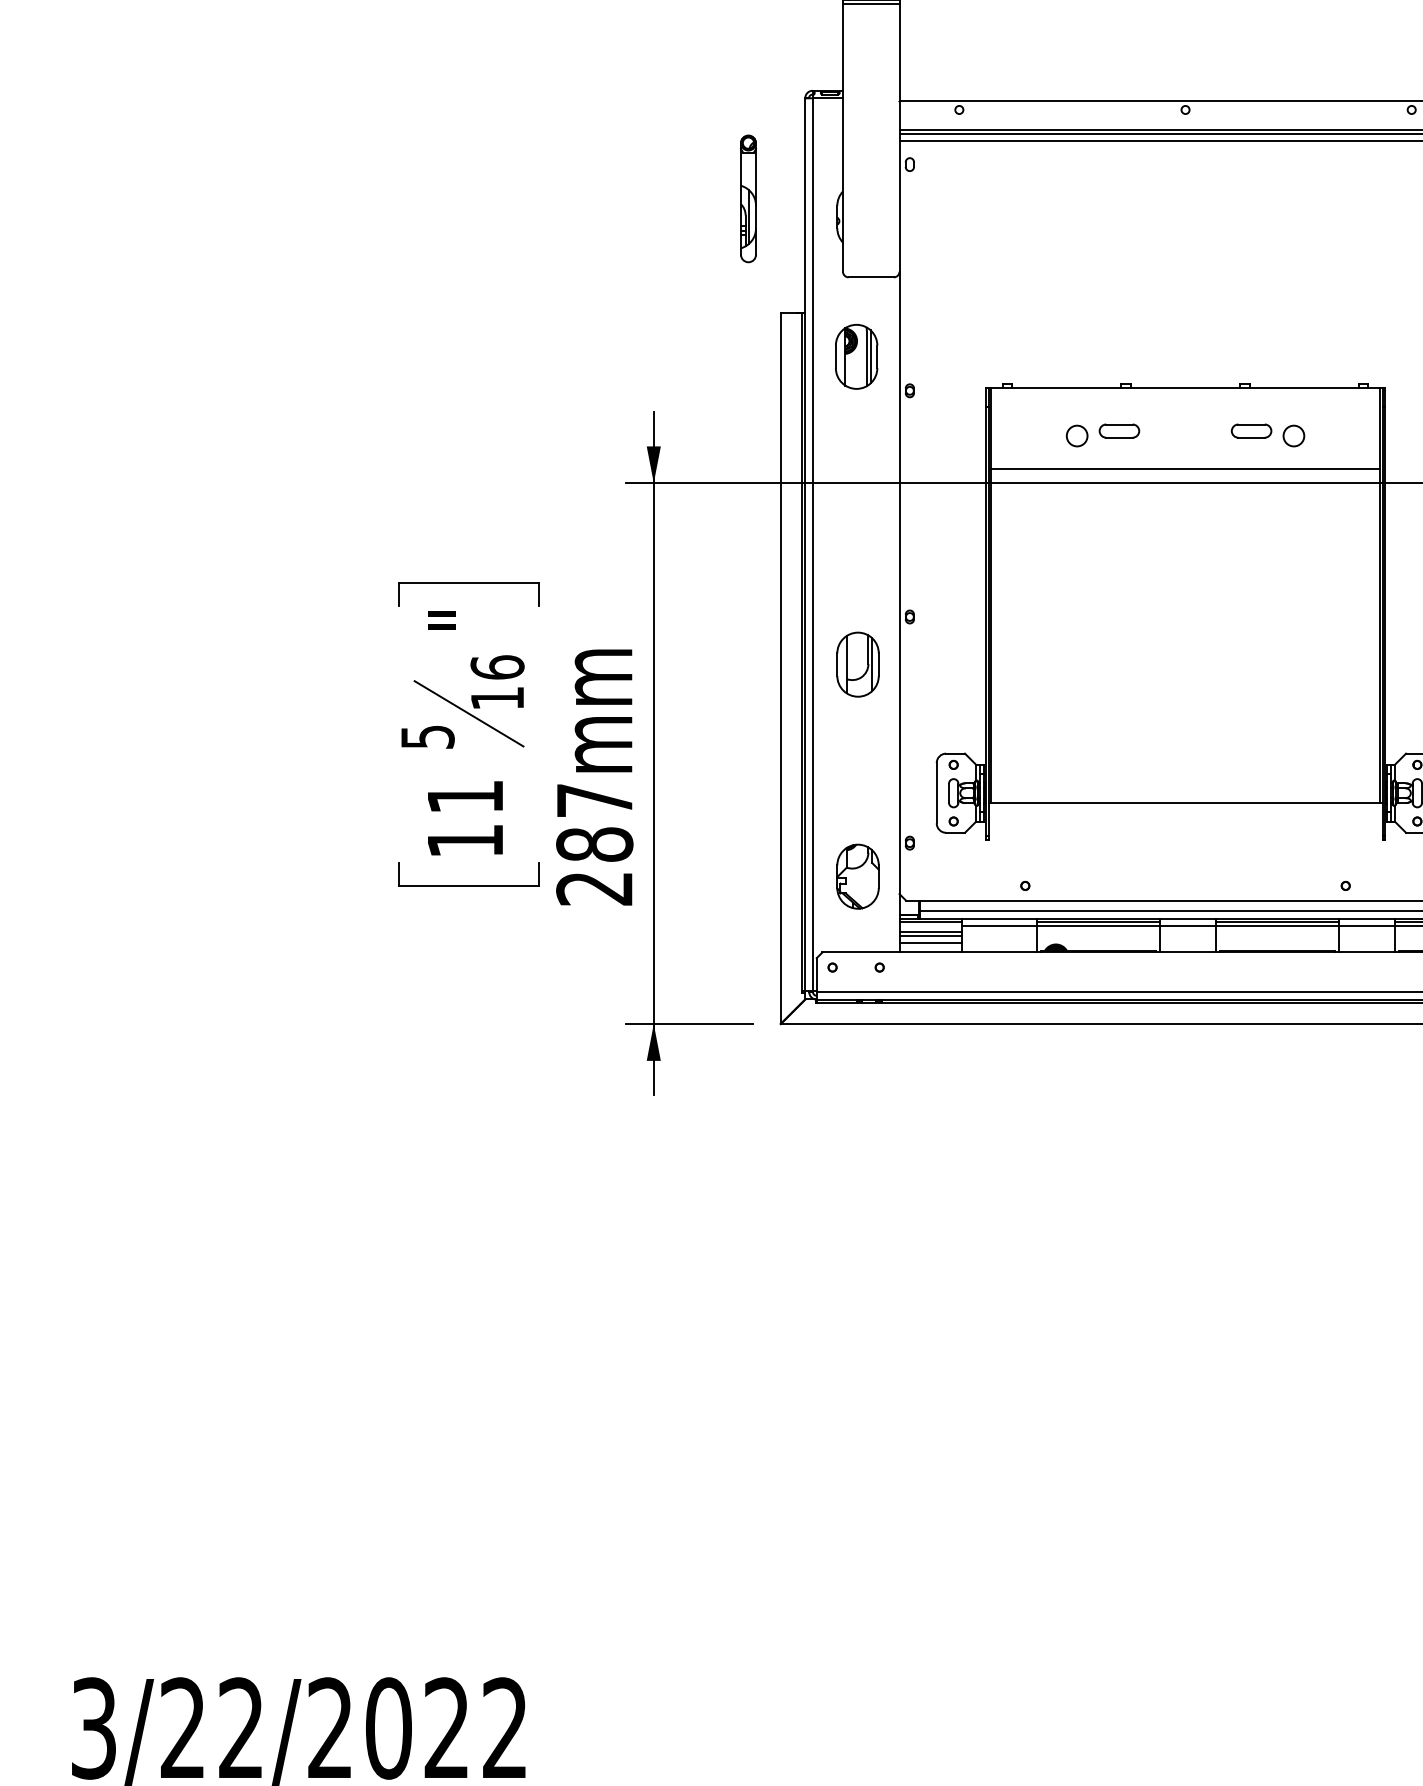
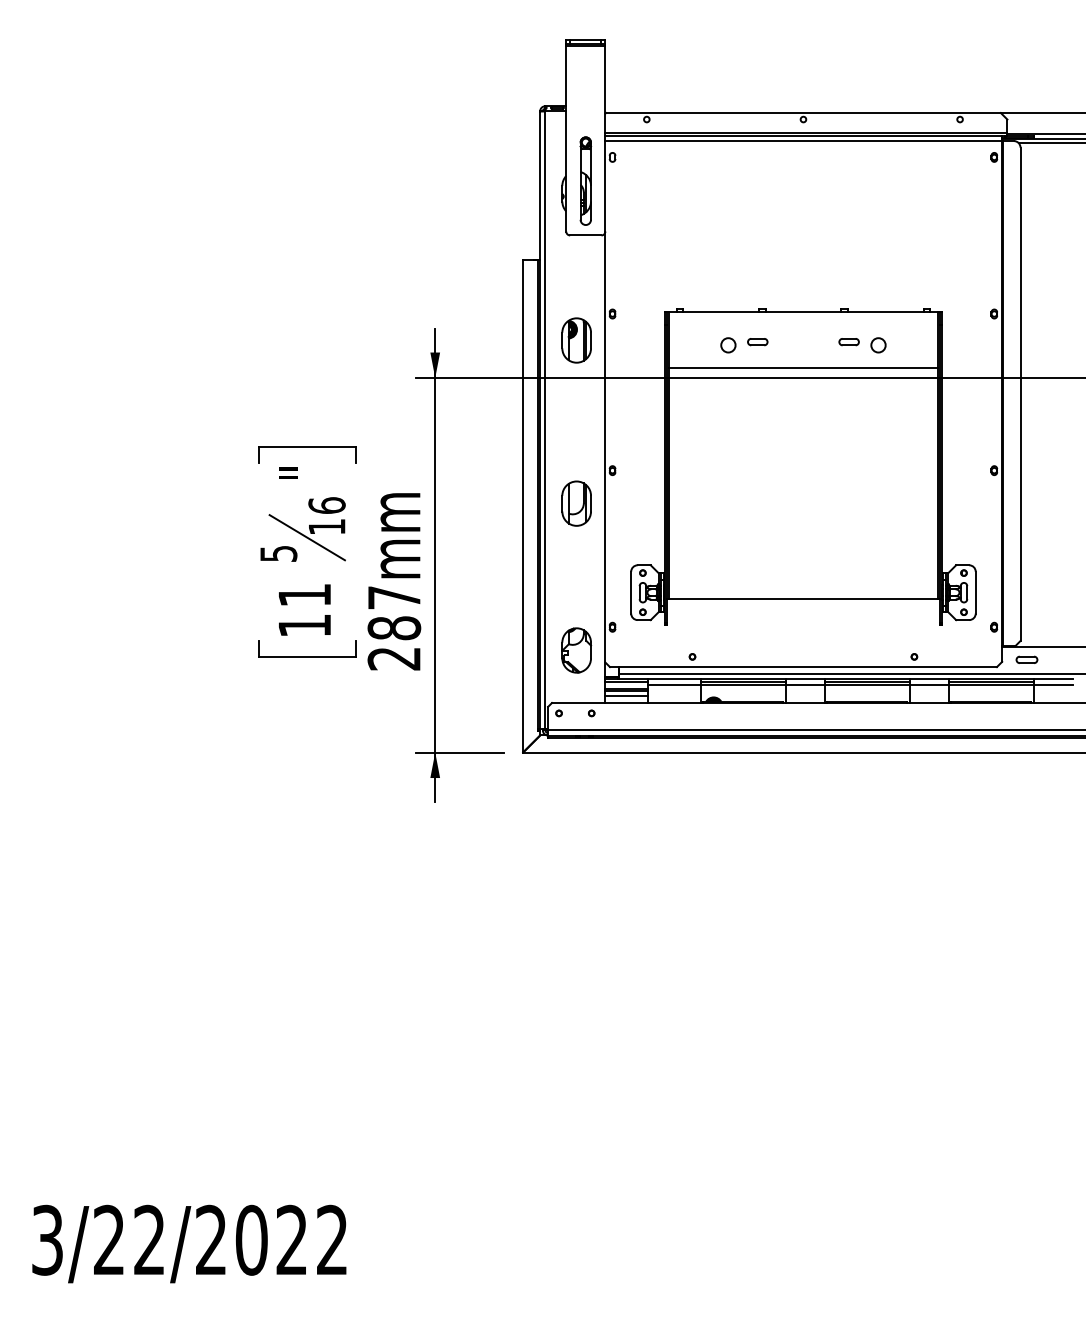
part: (748, 197) -> (585, 180), moved
part: (856, 356) -> (576, 340), moved
part: (1119, 431) -> (757, 342), size x0.71
part: (1250, 431) -> (848, 342), size x0.71

